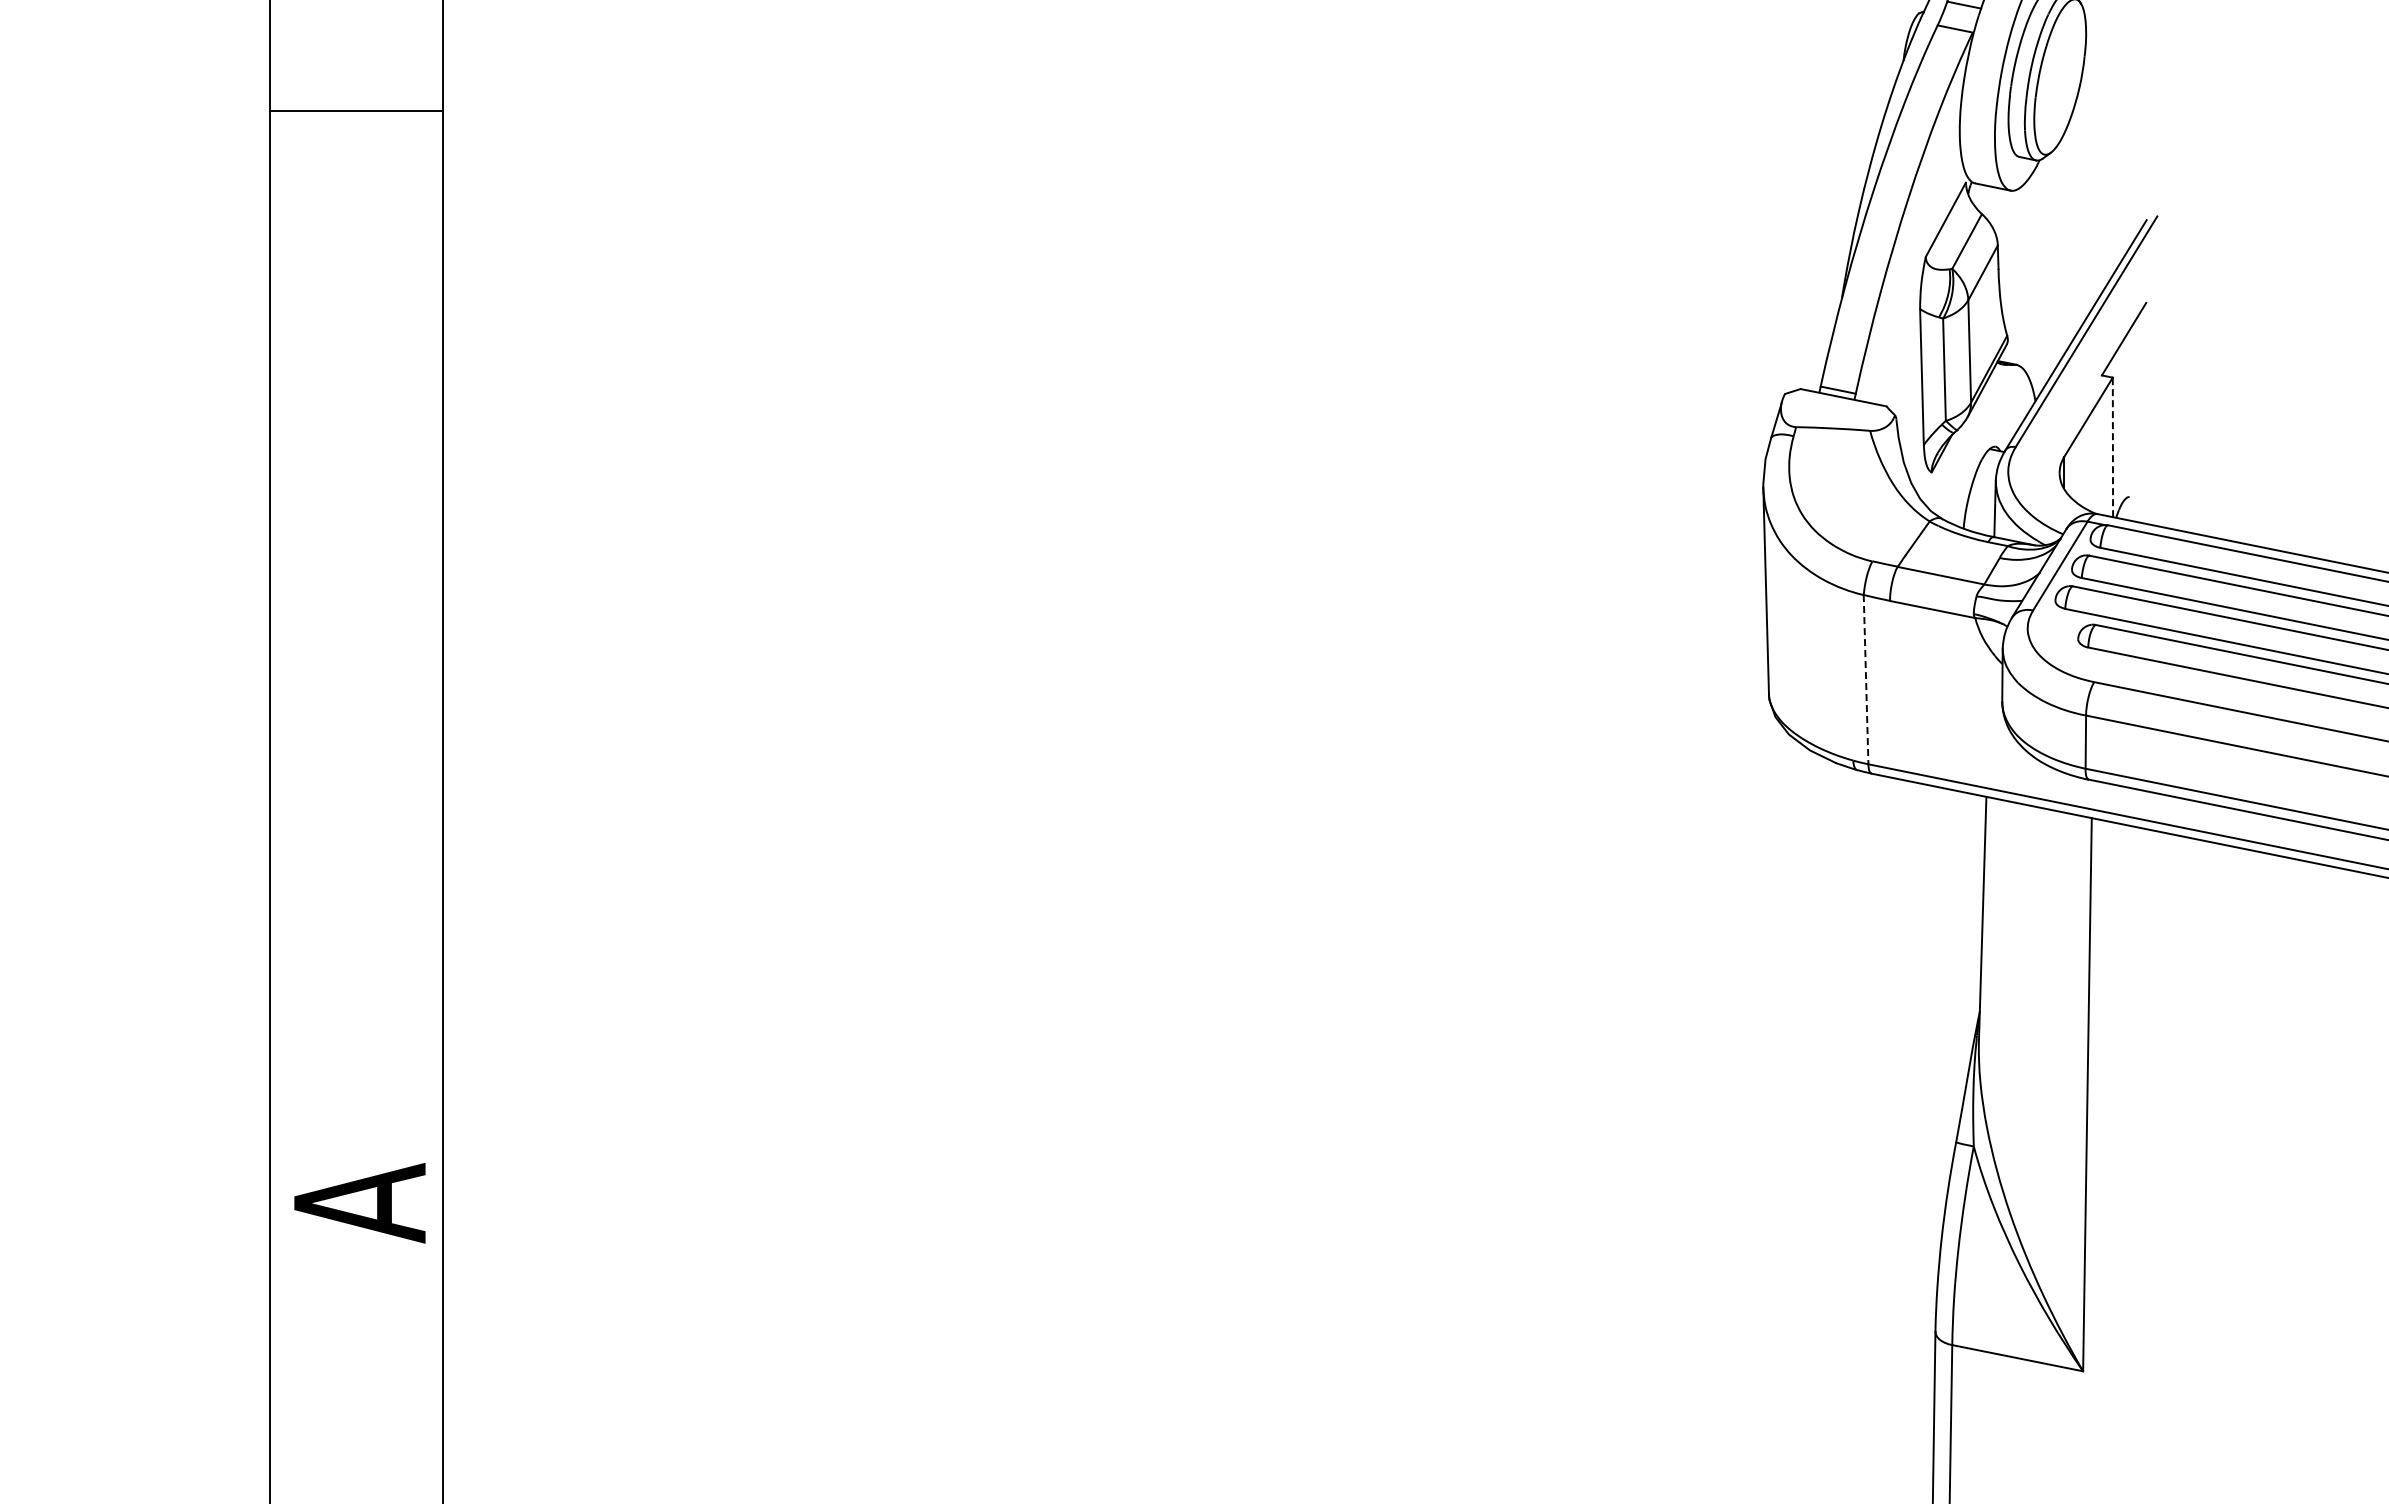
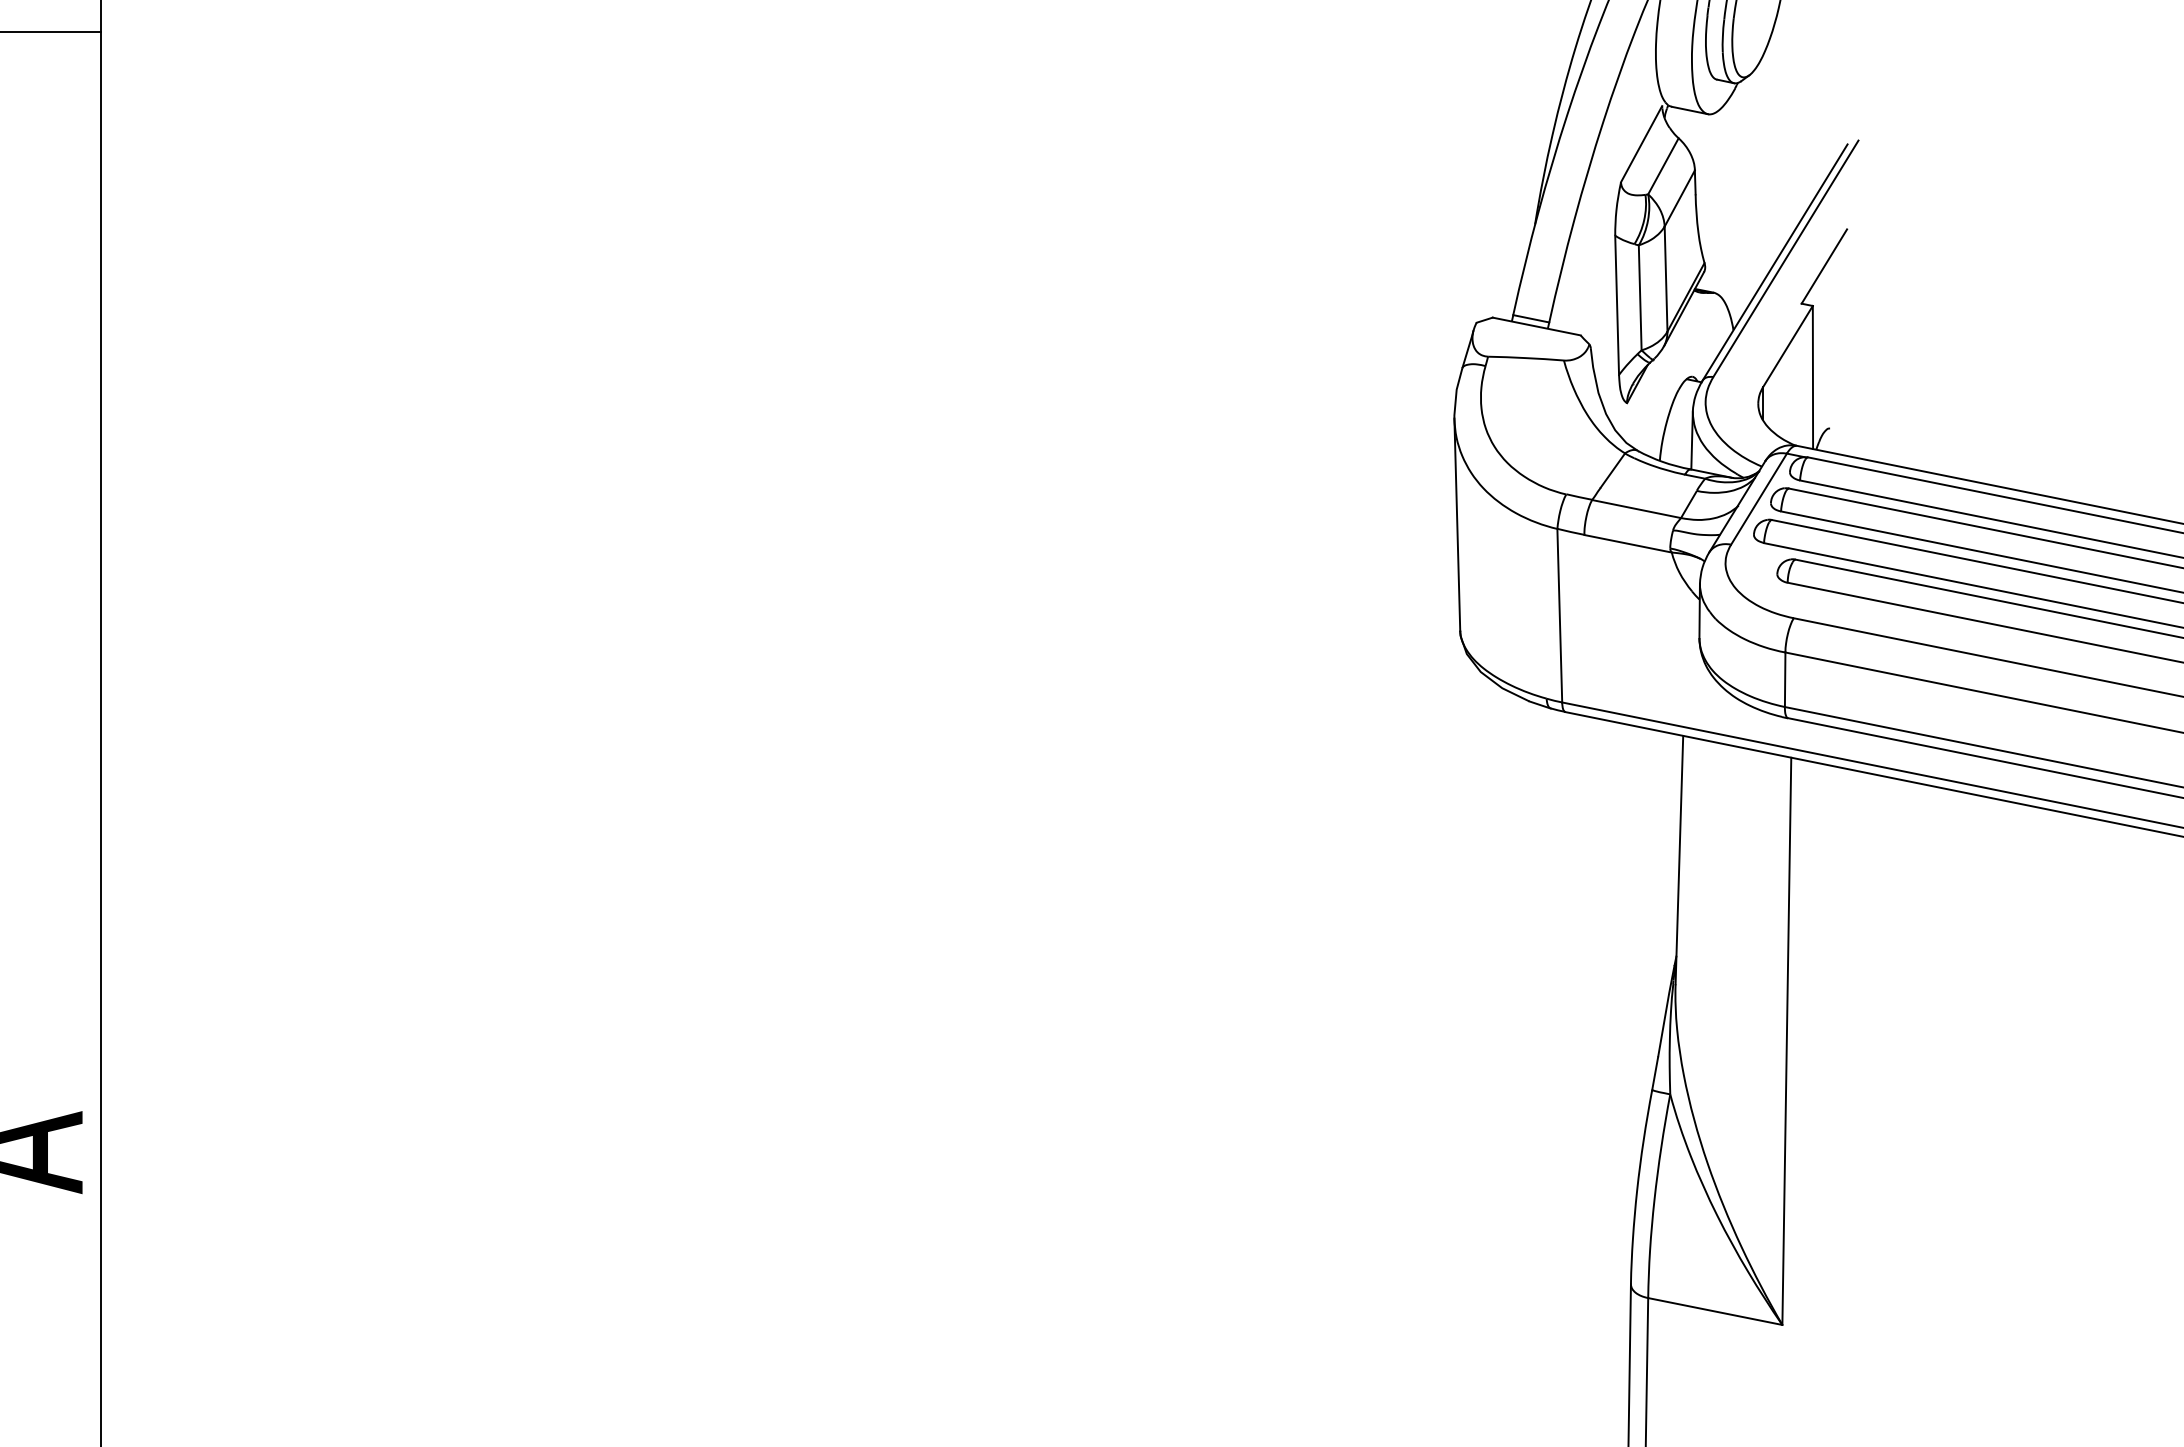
line: (2112, 447) -> (1812, 377), dashed -> solid
line: (1866, 679) -> (1560, 615), dashed -> solid

